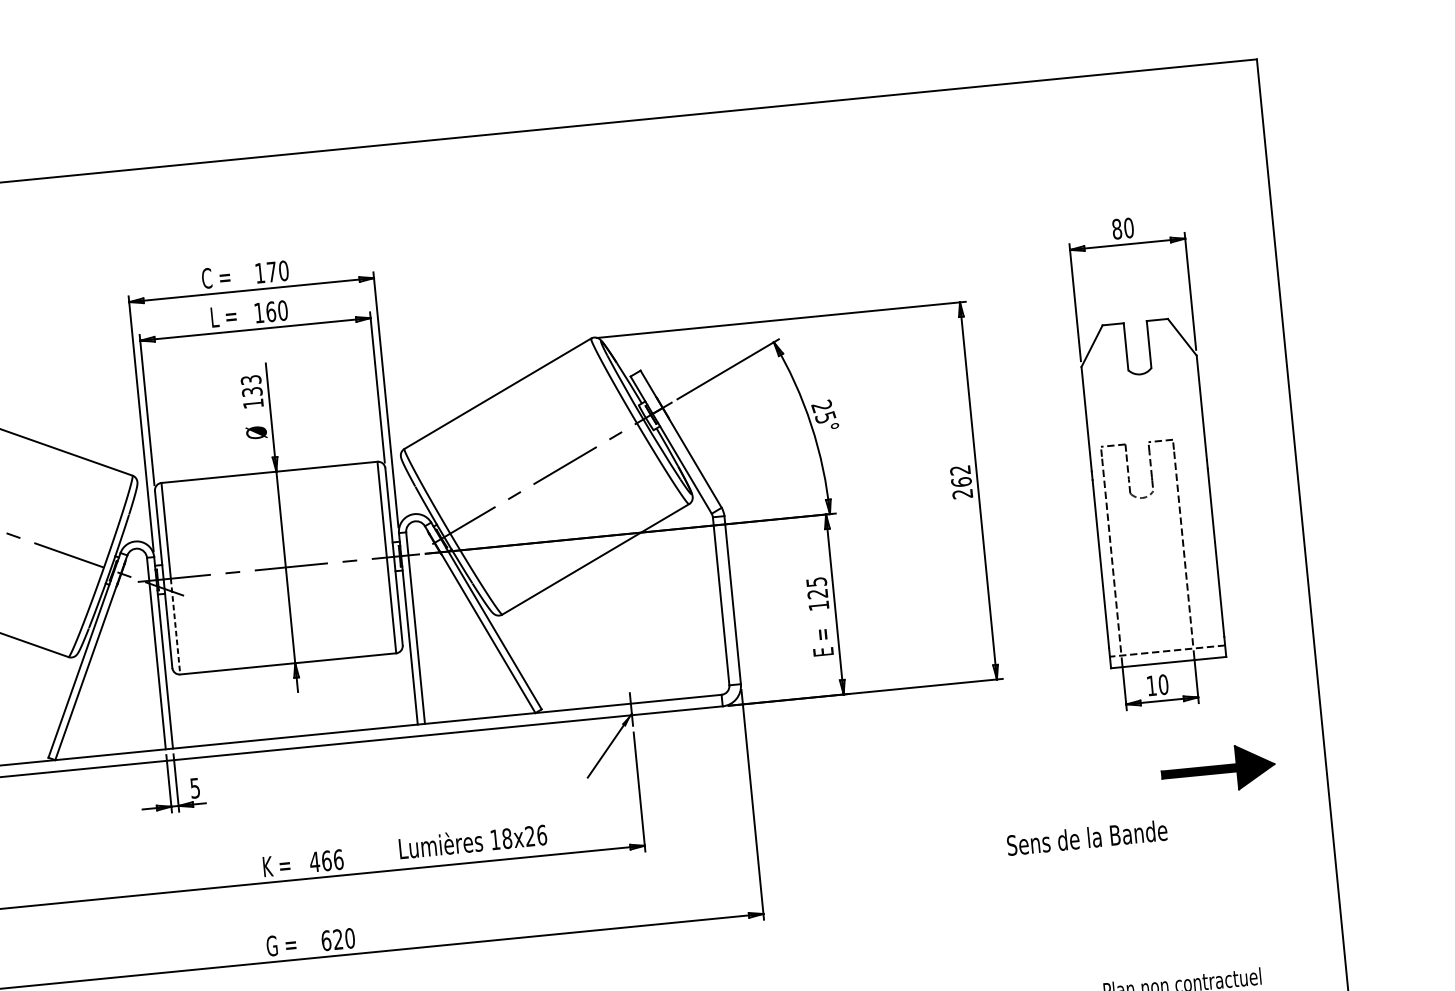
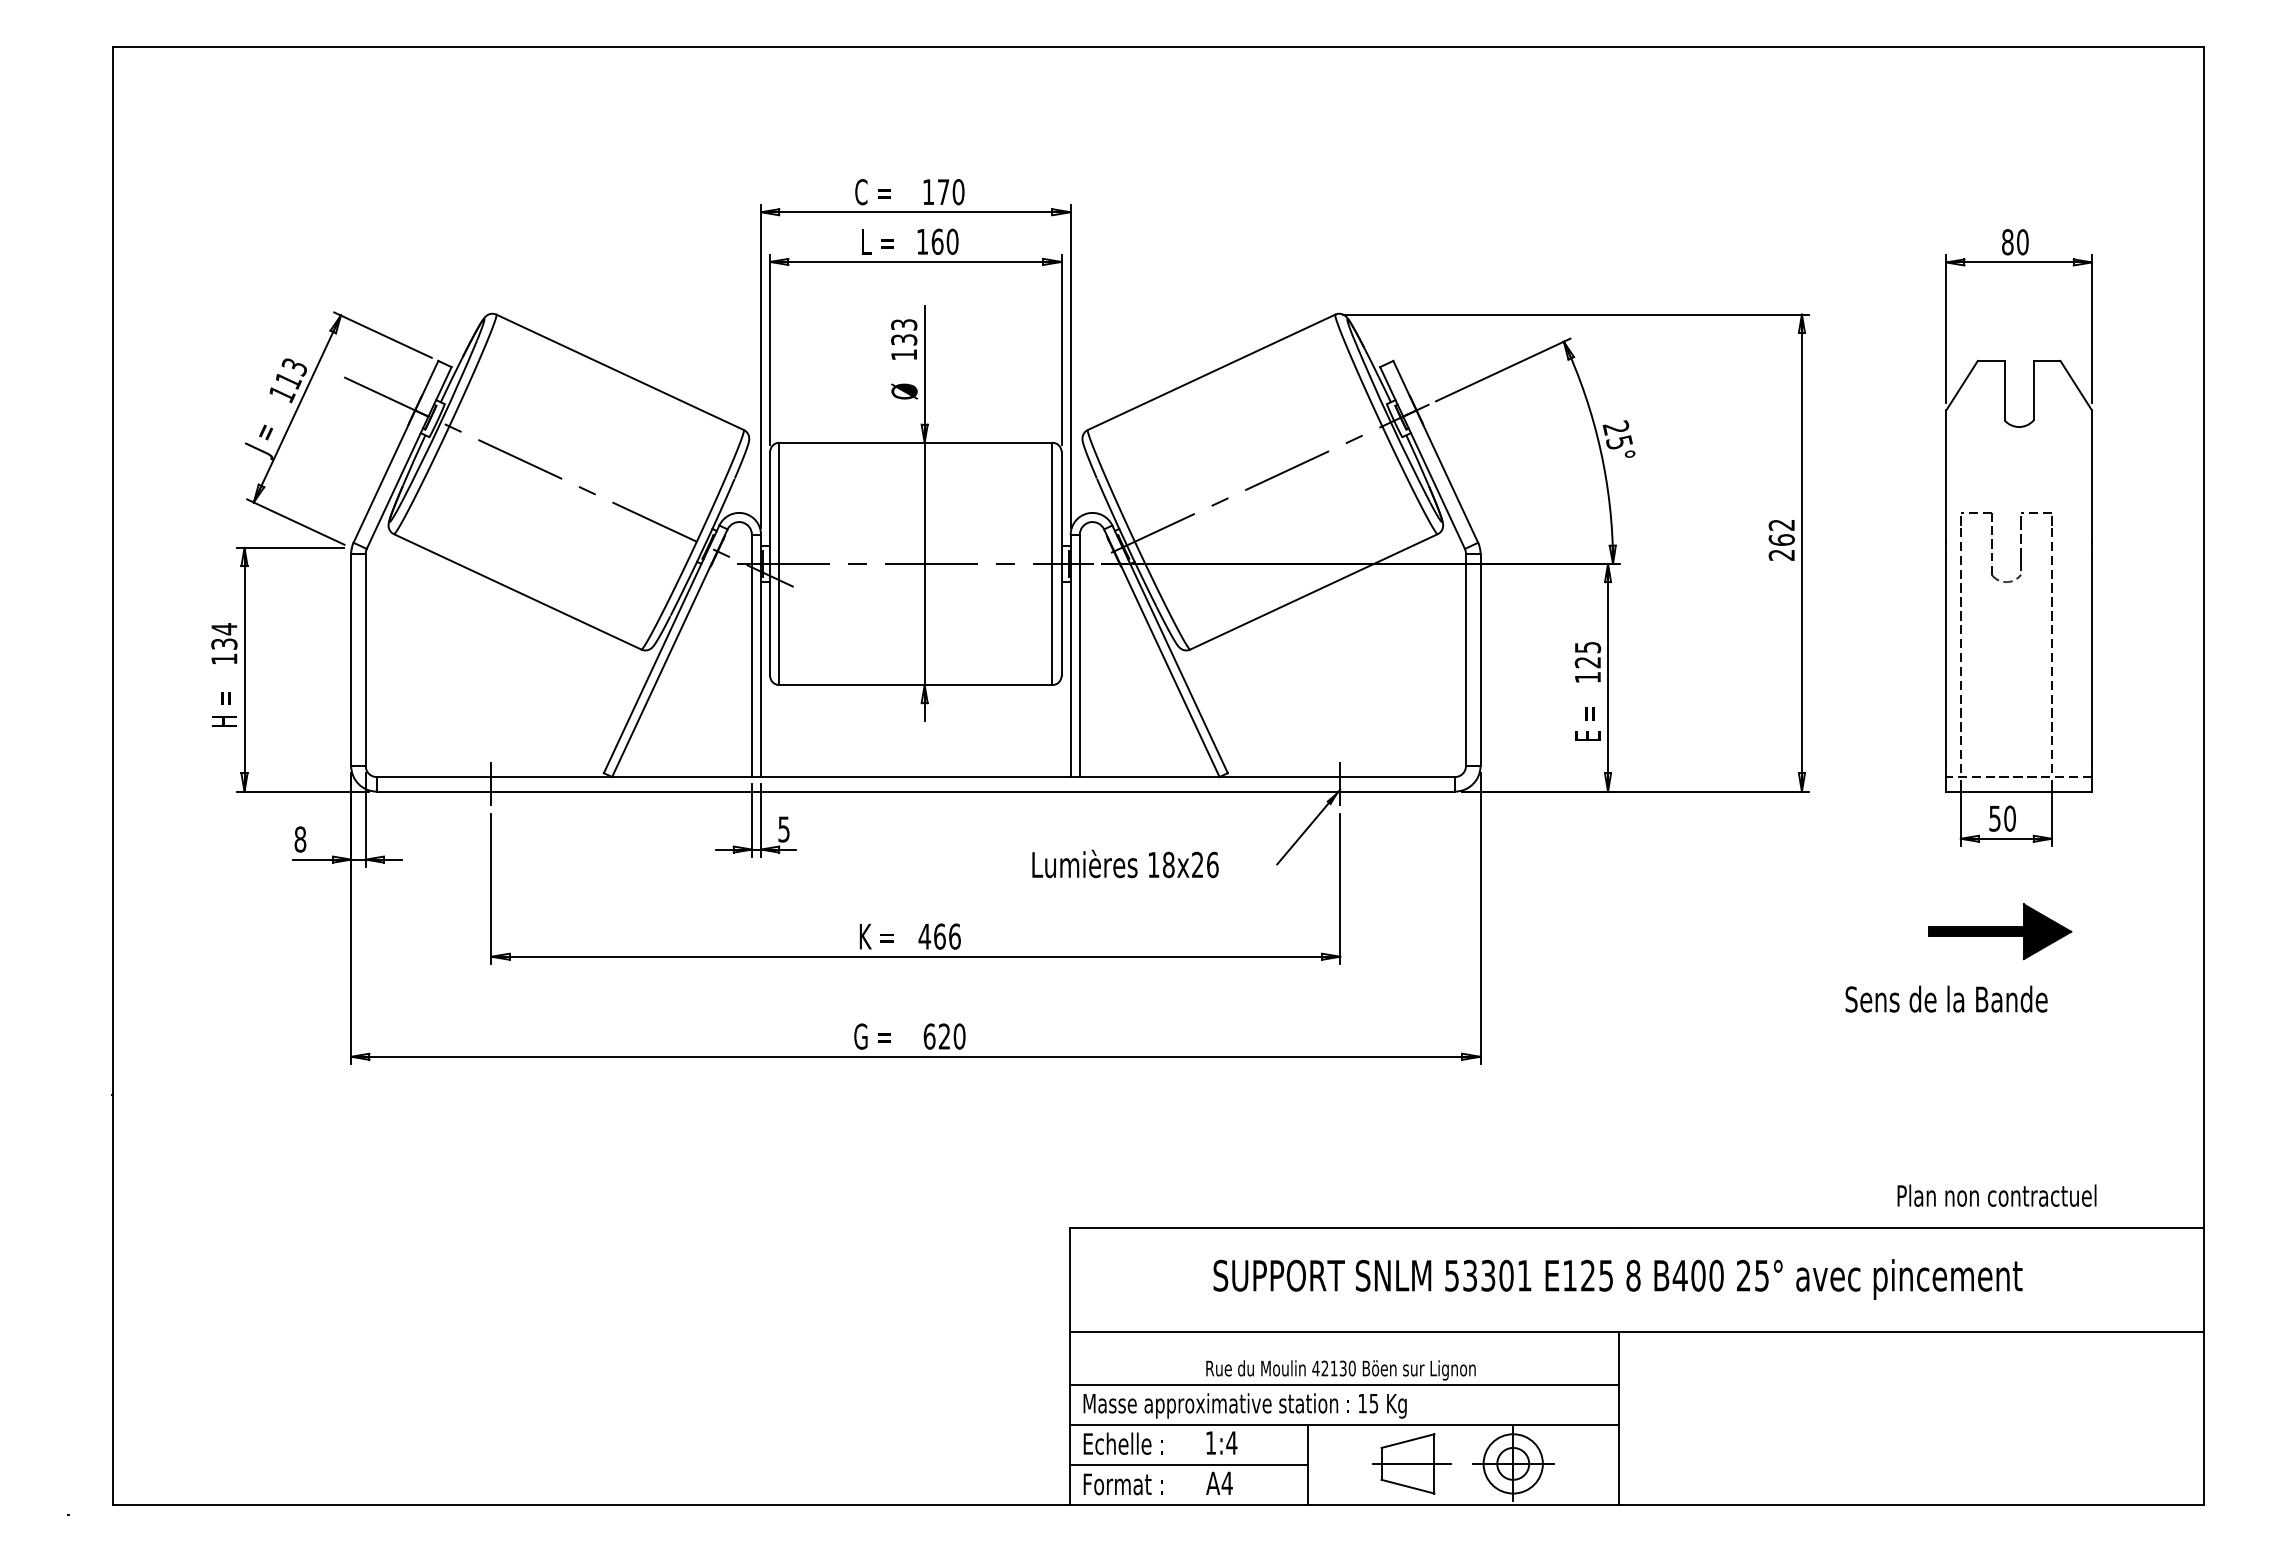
line: (175, 626) -> (779, 624), dashed -> solid
text: (1151, 685) -> (1994, 818), 10 -> 50
part: (1218, 769) -> (2000, 931), moved
text: (1087, 837) -> (1946, 998), moved
text: (472, 840) -> (1125, 863), moved

